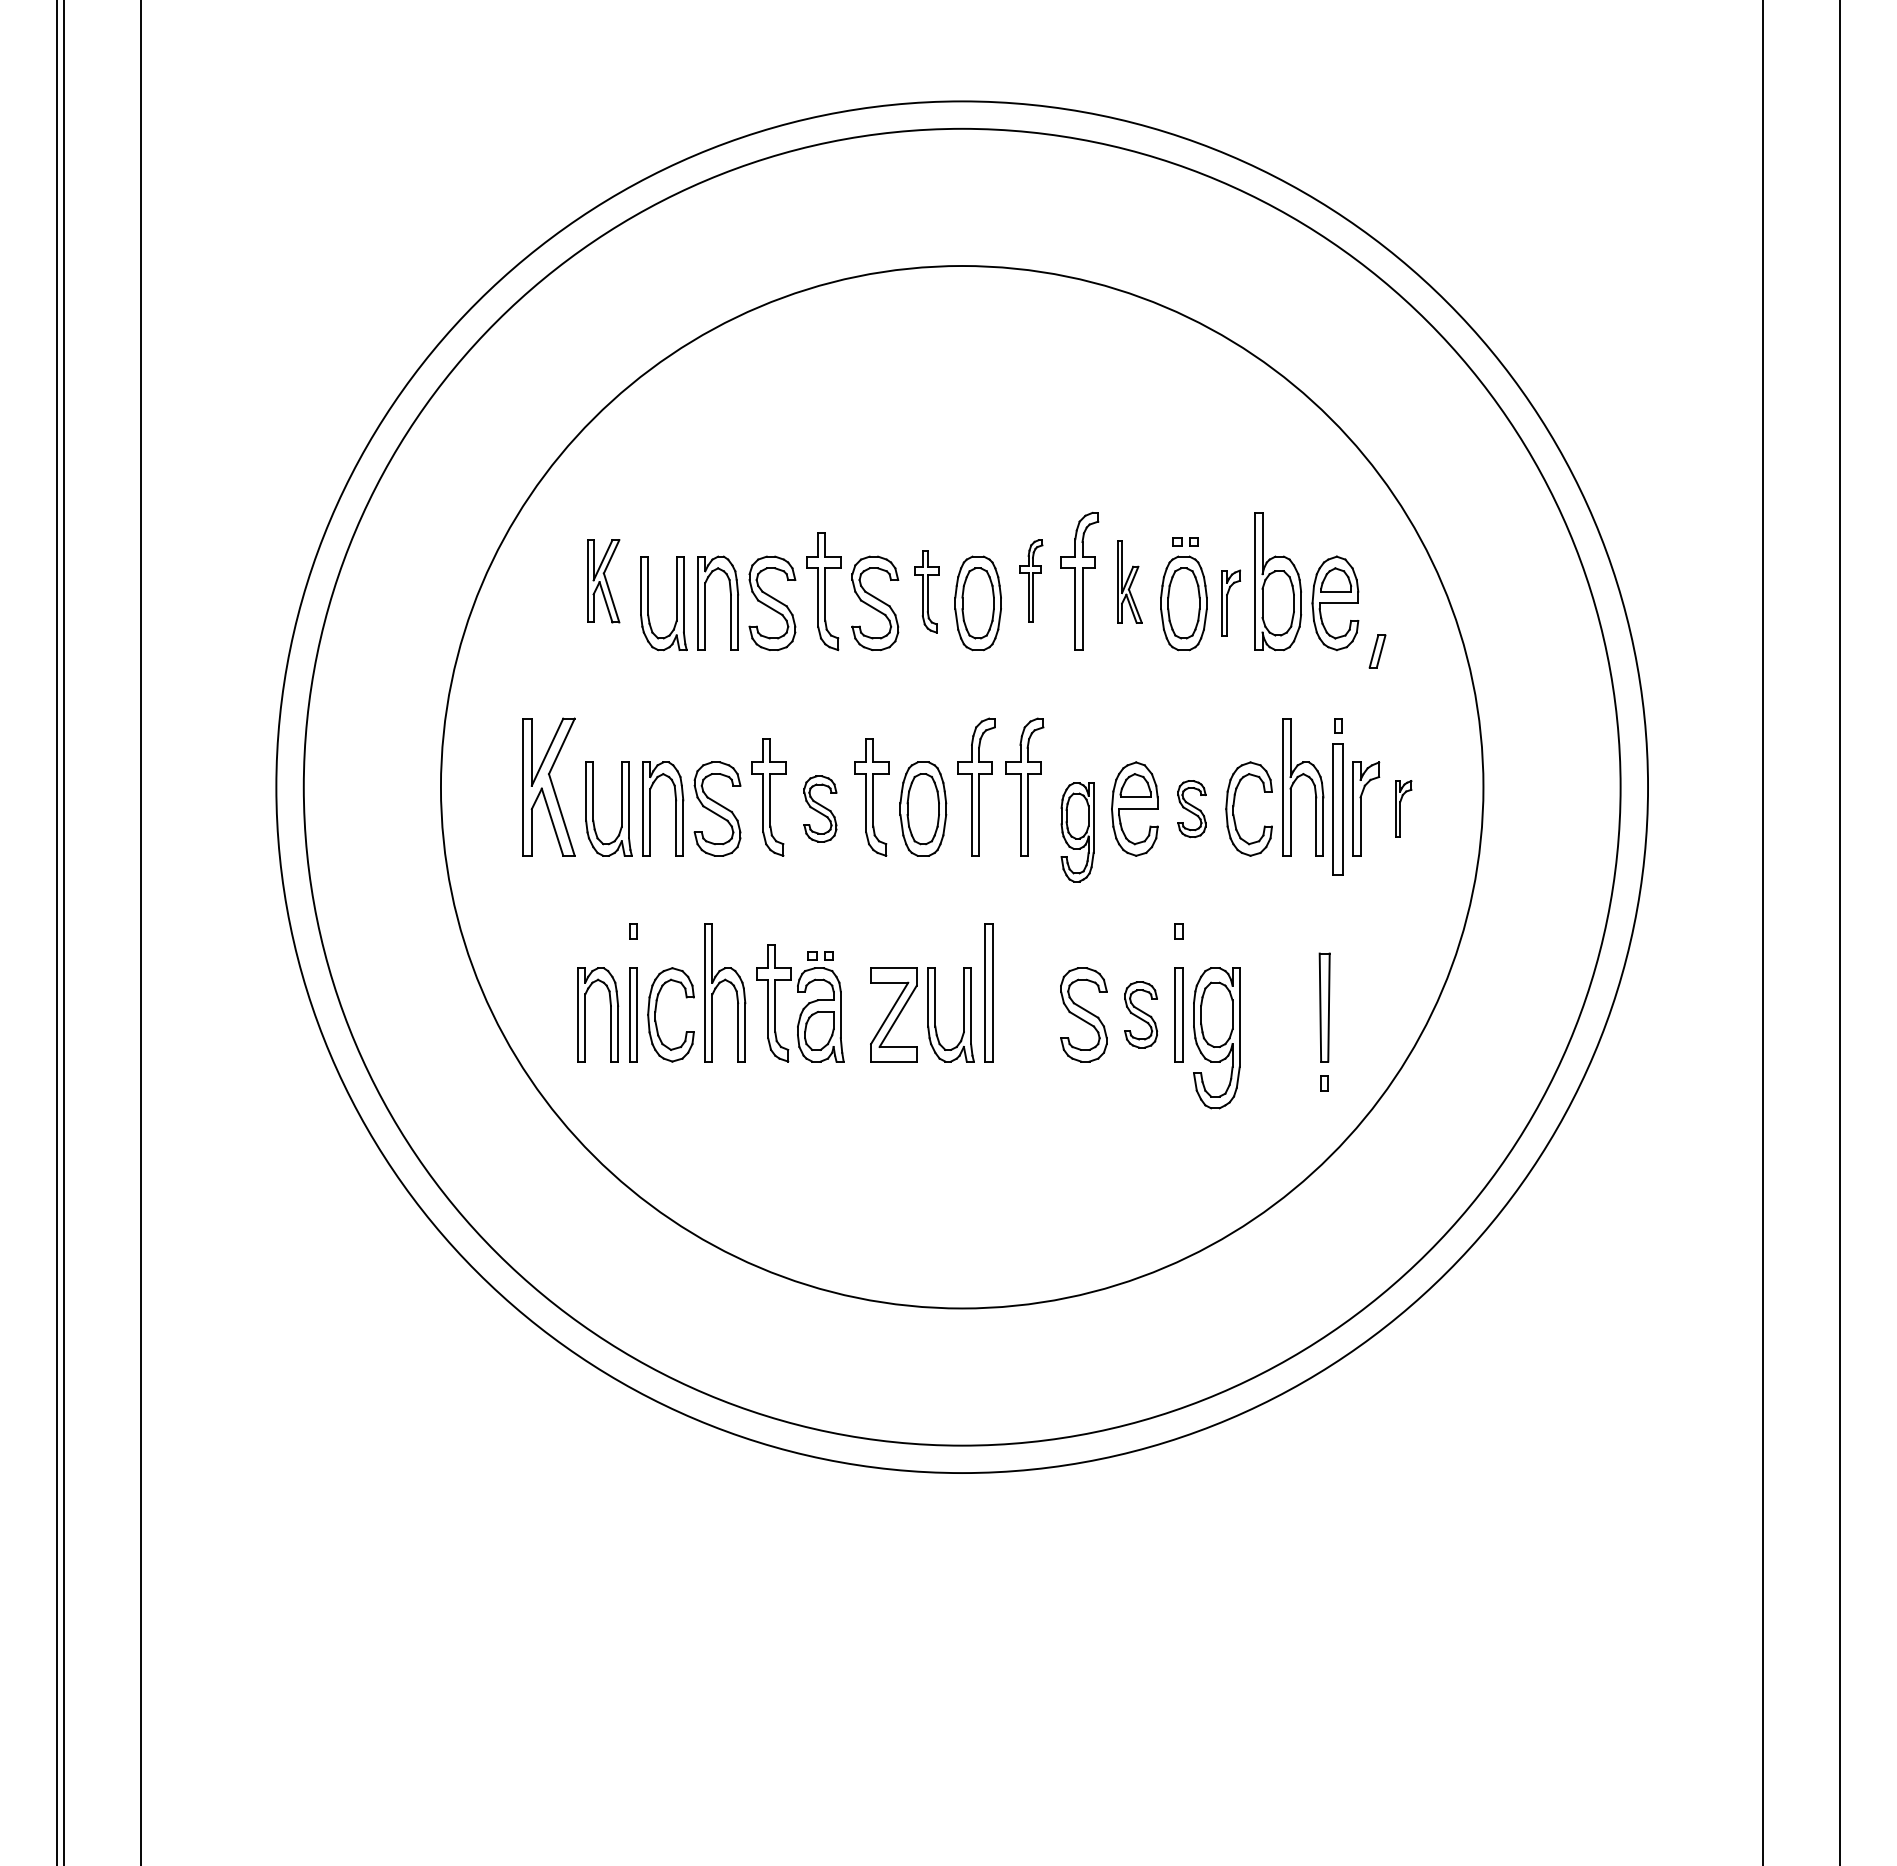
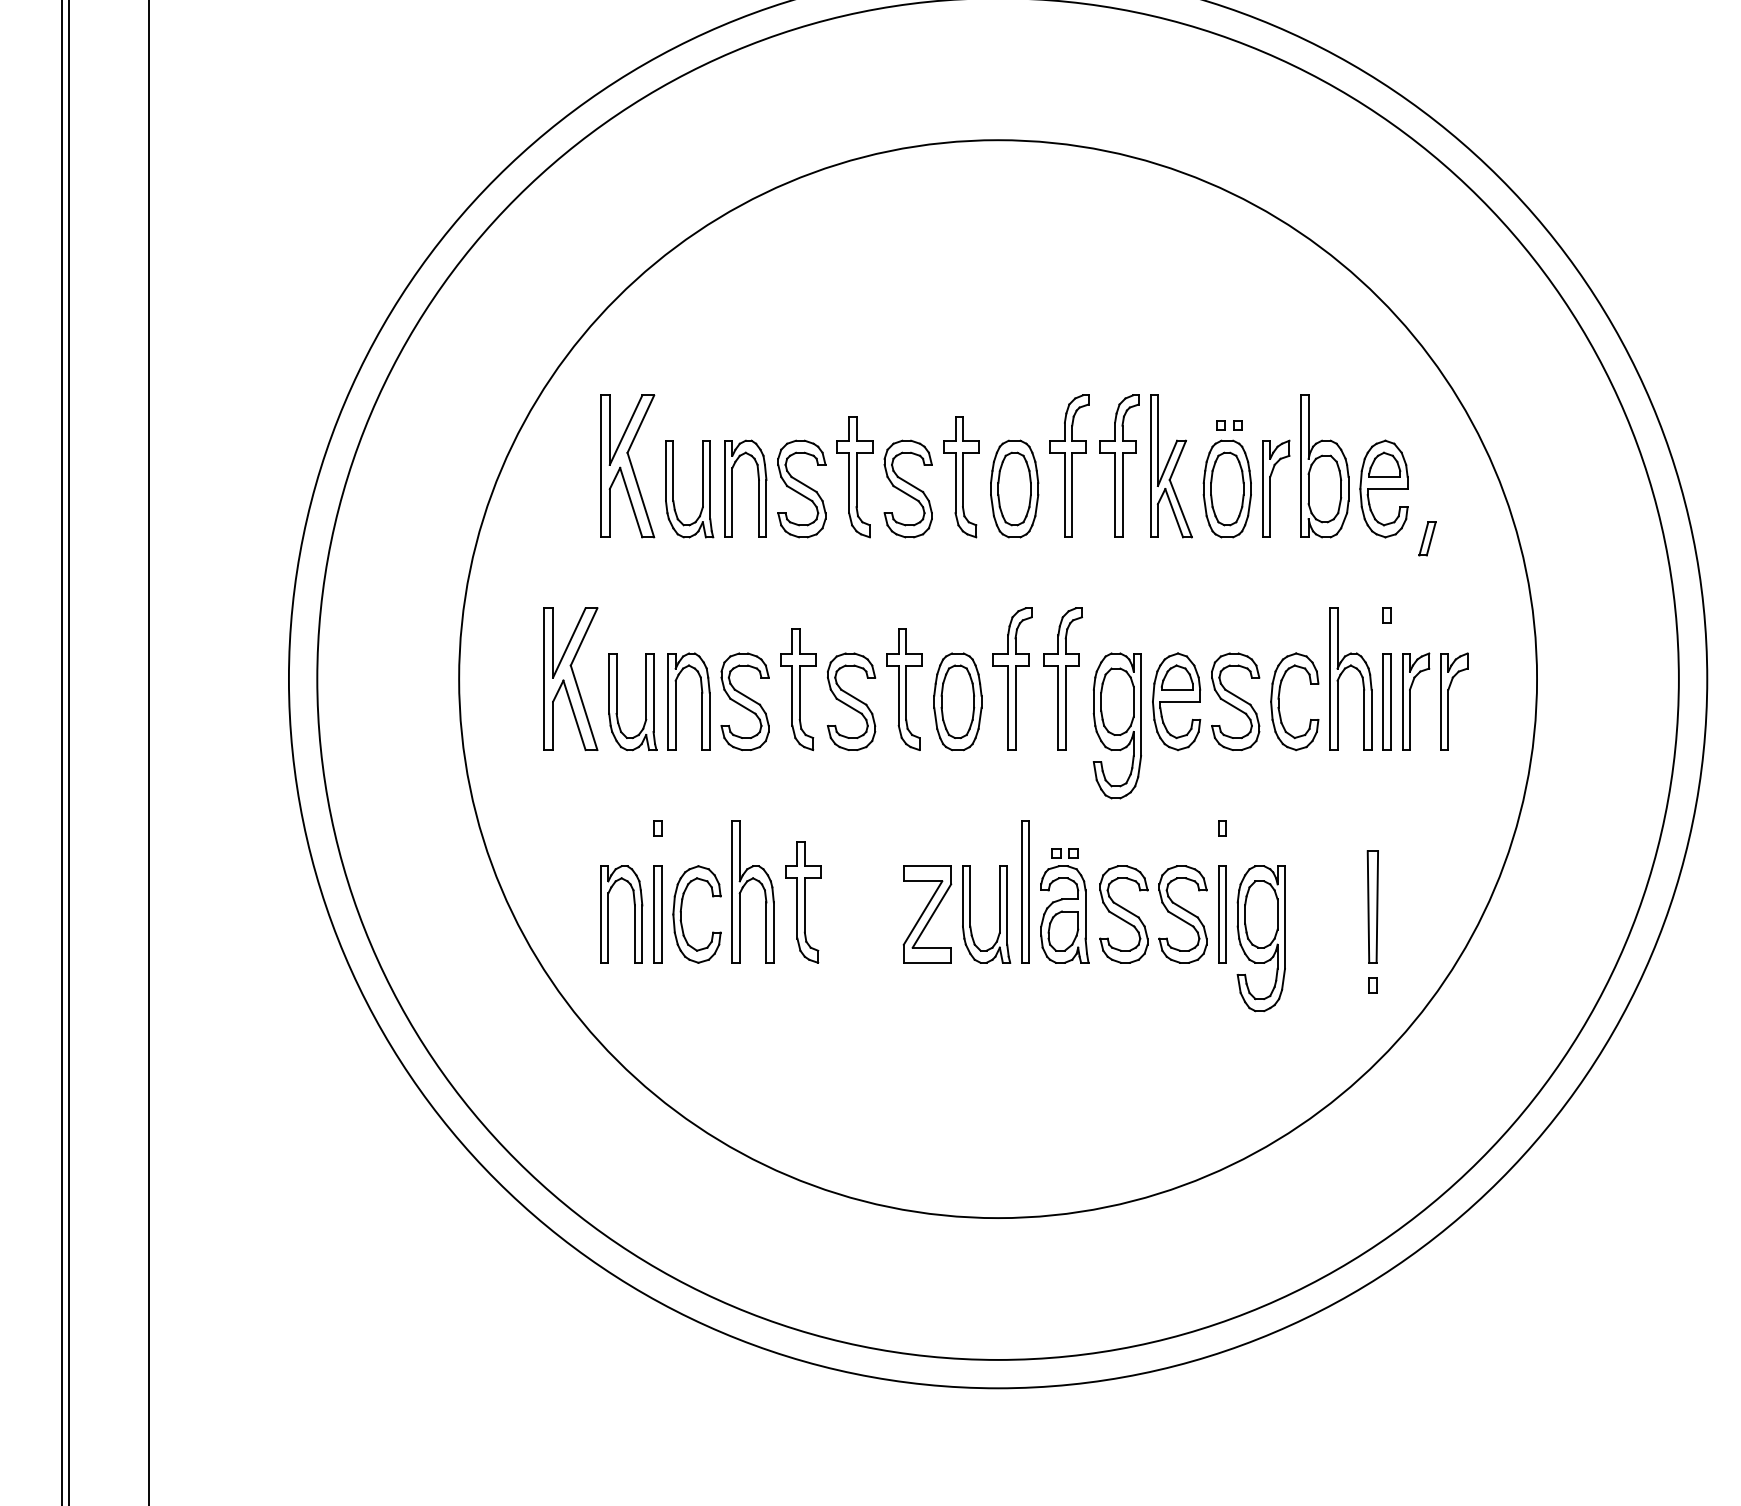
part: (603, 580) -> (627, 465), size x1.67
part: (1031, 580) -> (1069, 465), size x1.67
part: (1129, 581) -> (1171, 466), size x1.67
part: (926, 591) -> (961, 476), size x1.43
part: (1230, 602) -> (1275, 488), size x1.43
part: (820, 808) -> (851, 701), size x1.43
part: (1191, 808) -> (1235, 701), size x1.67
part: (1338, 808) -> (1387, 701), size x0.71
part: (1403, 808) -> (1454, 701), size x1.67
part: (1077, 832) -> (1117, 725), size x1.43
part: (820, 1006) -> (1064, 905), moved
part: (1140, 1014) -> (1182, 914), size x1.43

